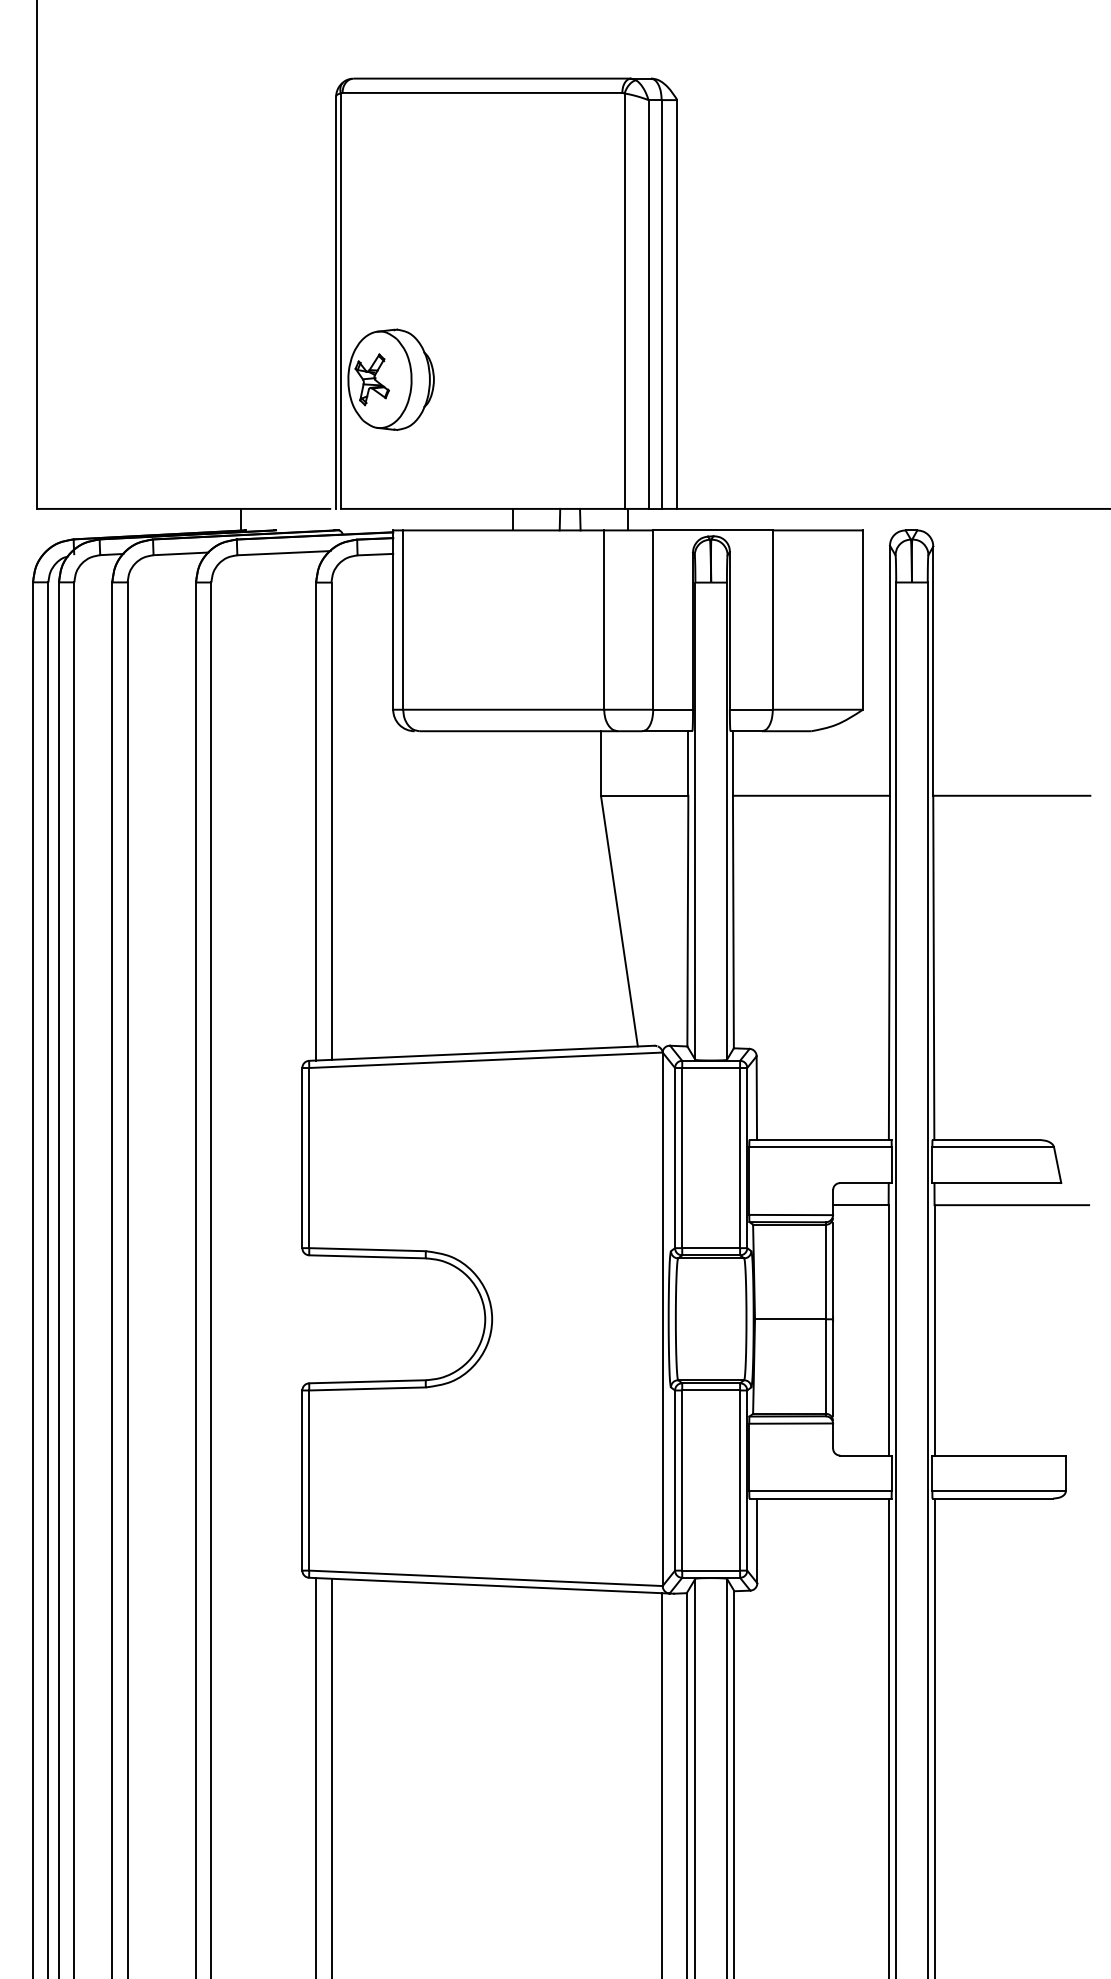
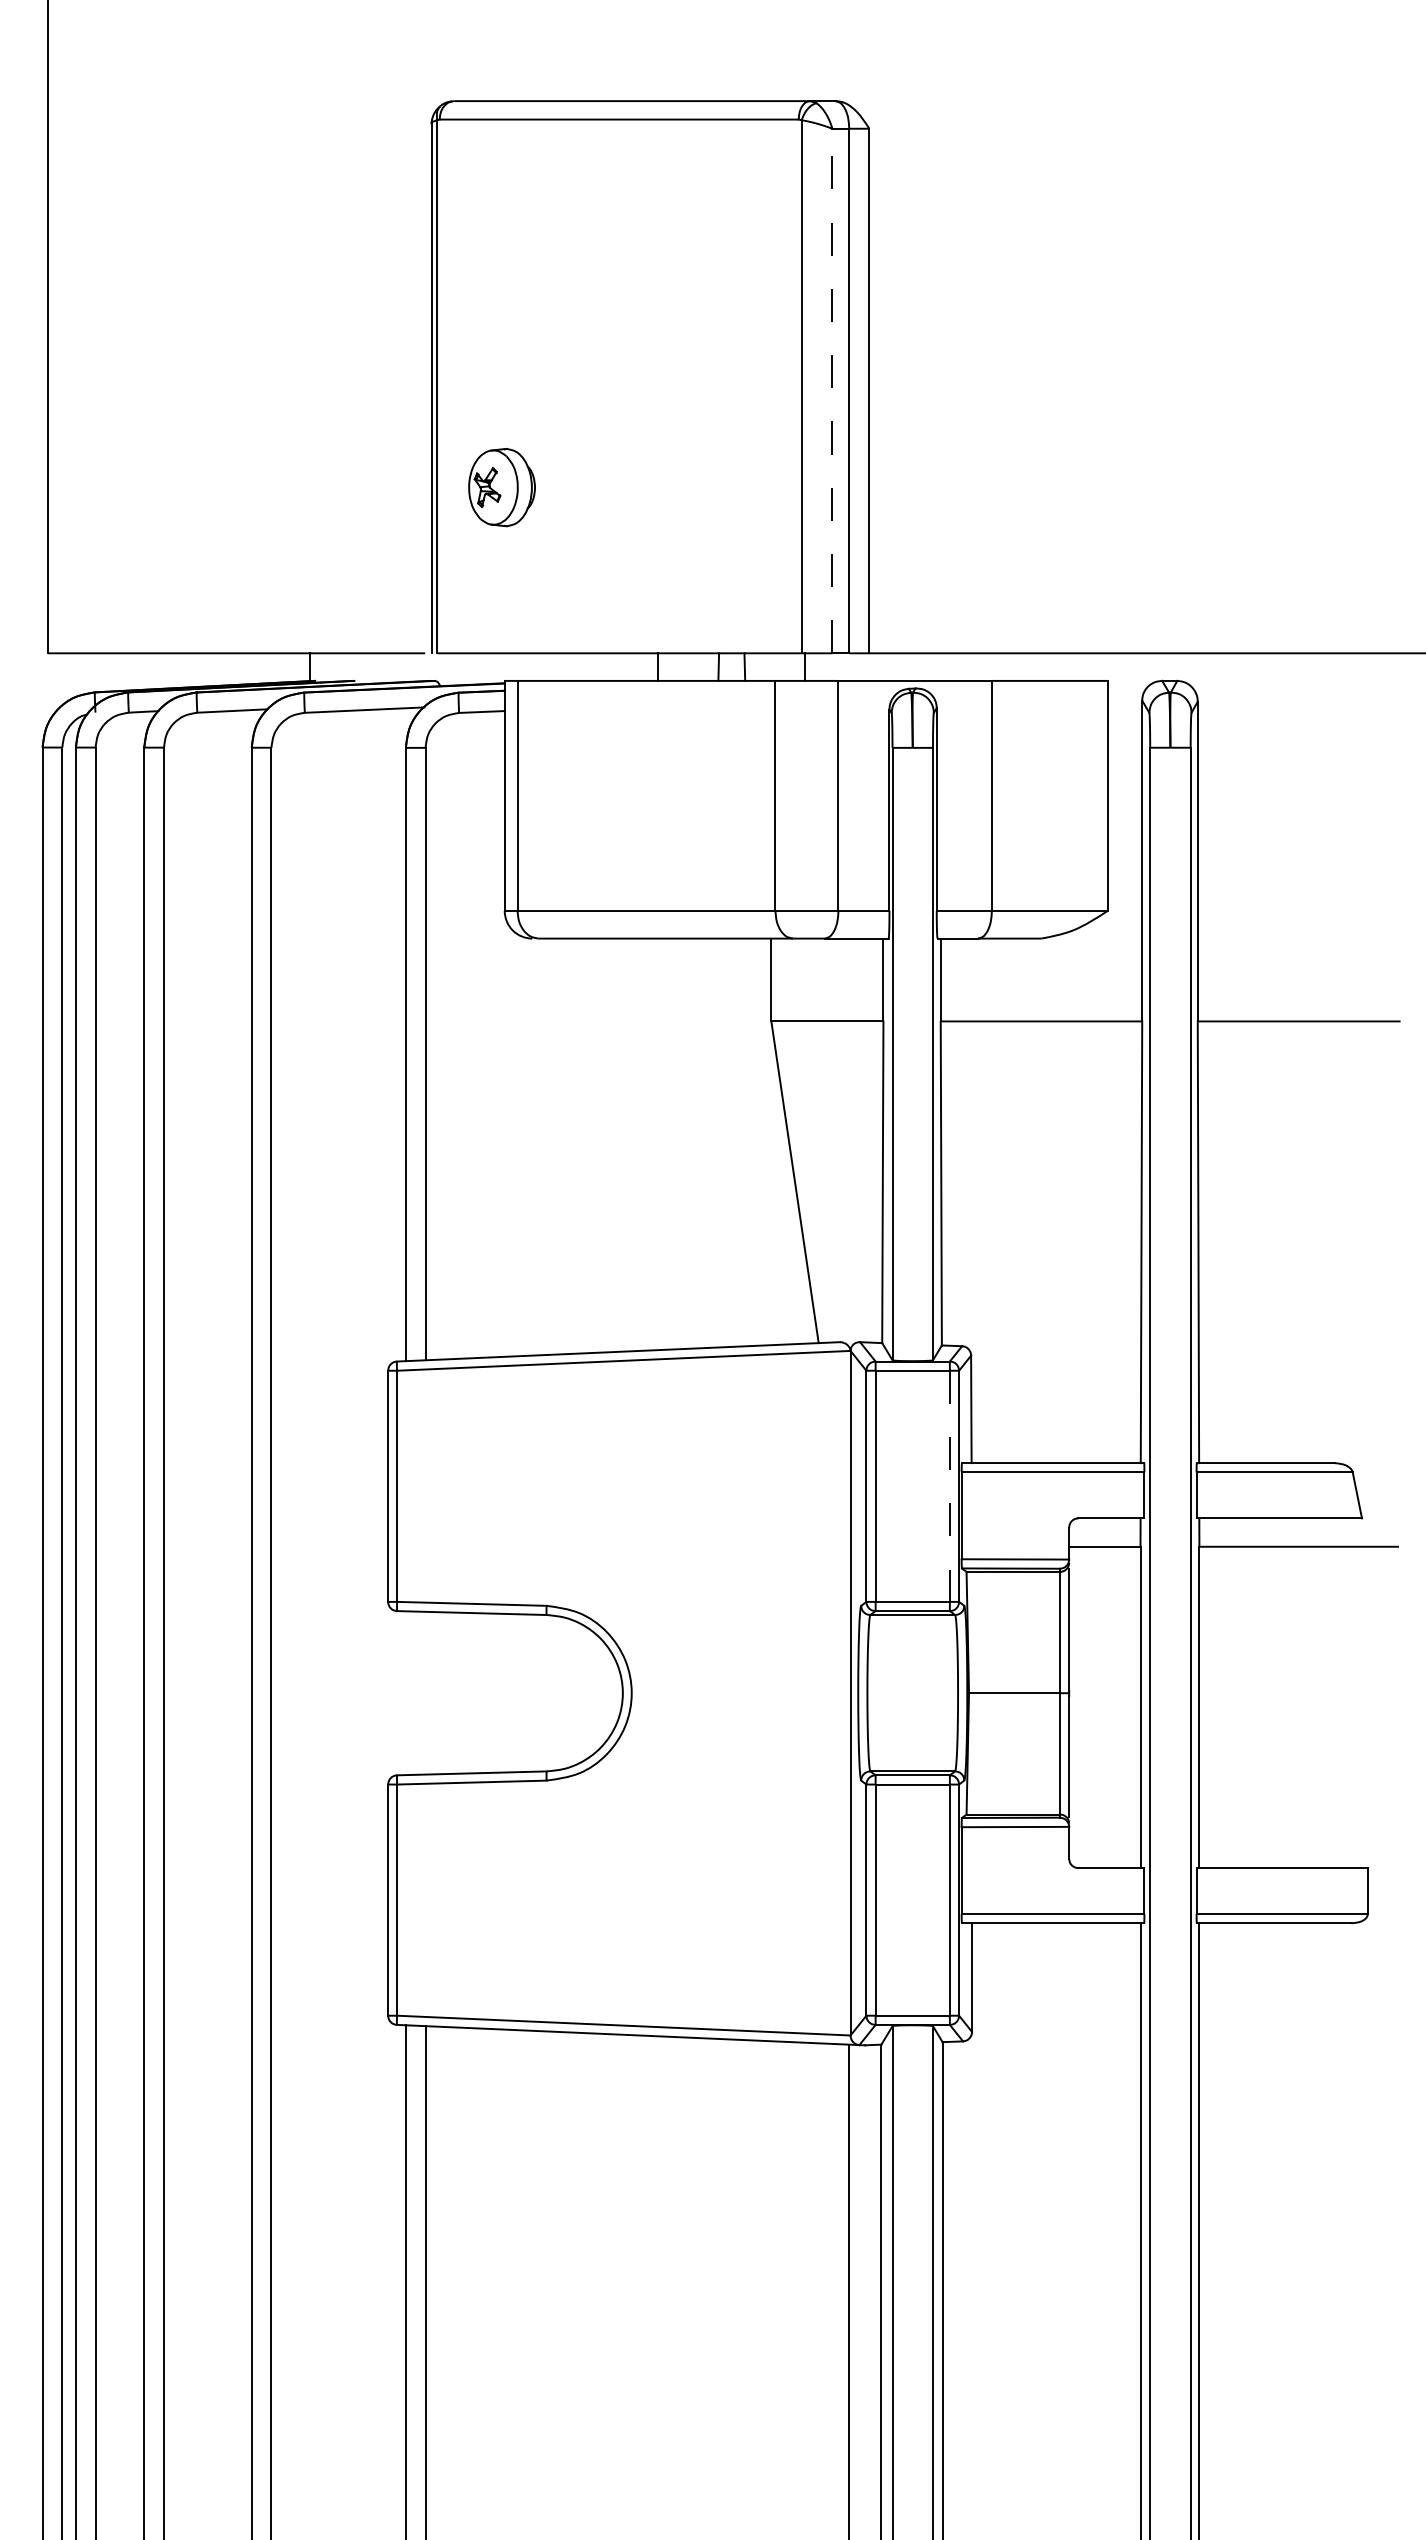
line: (648, 304) -> (832, 390), solid -> dashed
part: (390, 379) -> (501, 487), size x0.6
line: (739, 1158) -> (949, 1486), solid -> dashed

